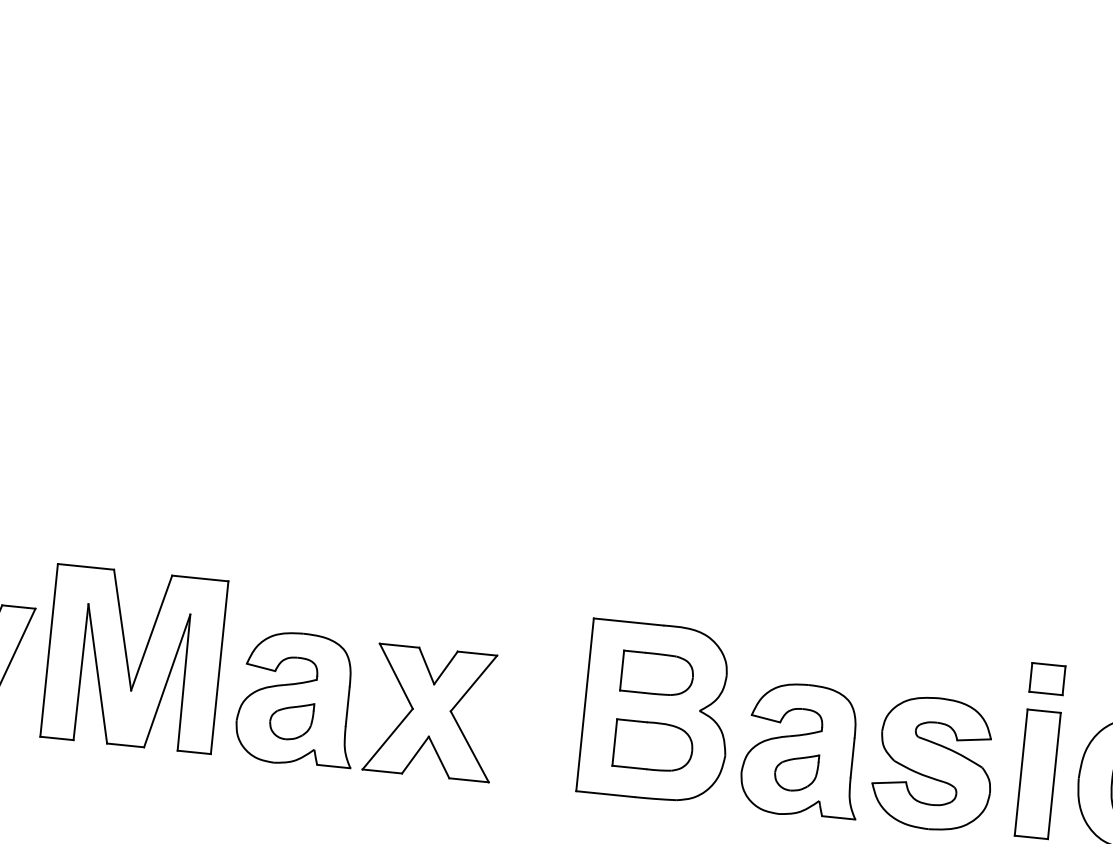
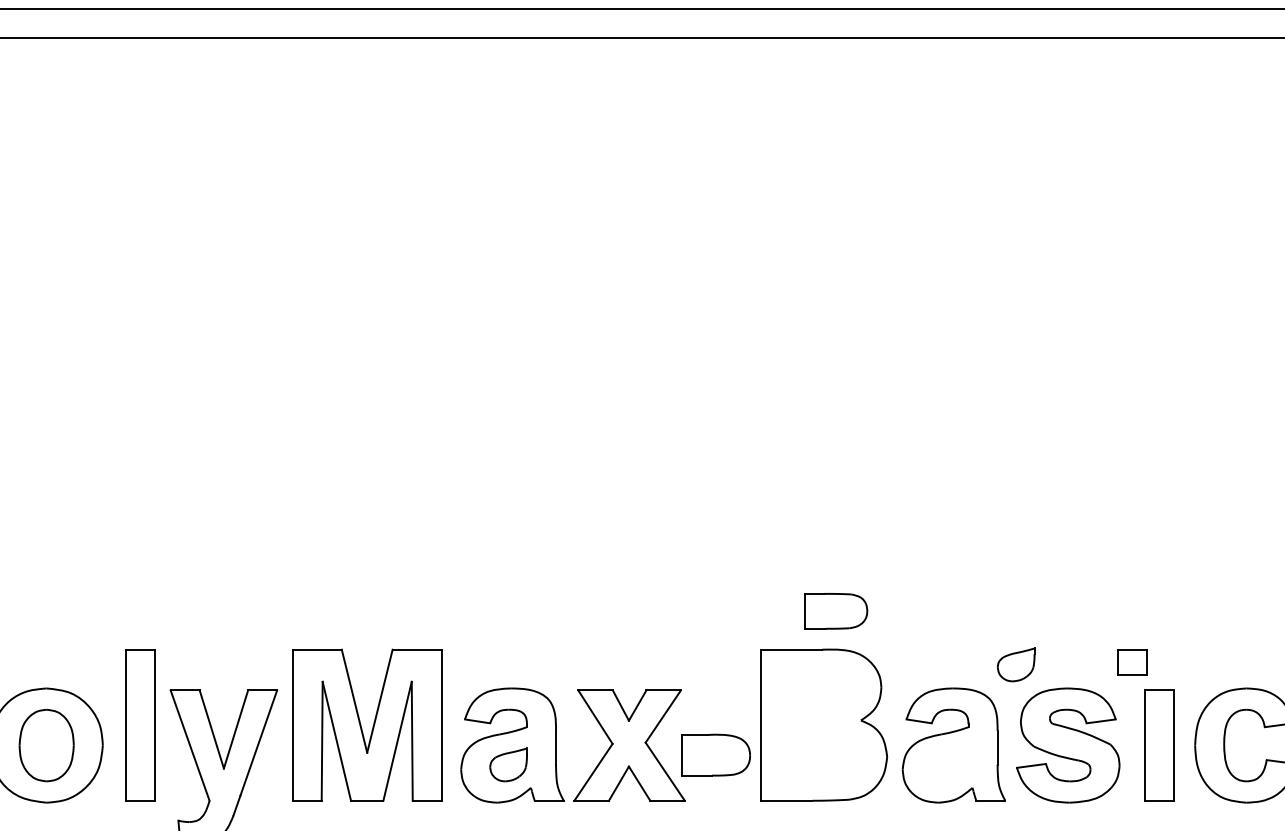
part: (657, 674) -> (836, 611), moved
part: (1047, 679) -> (1132, 662), moved
part: (652, 745) -> (715, 754), moved
part: (795, 771) -> (1015, 664), moved

